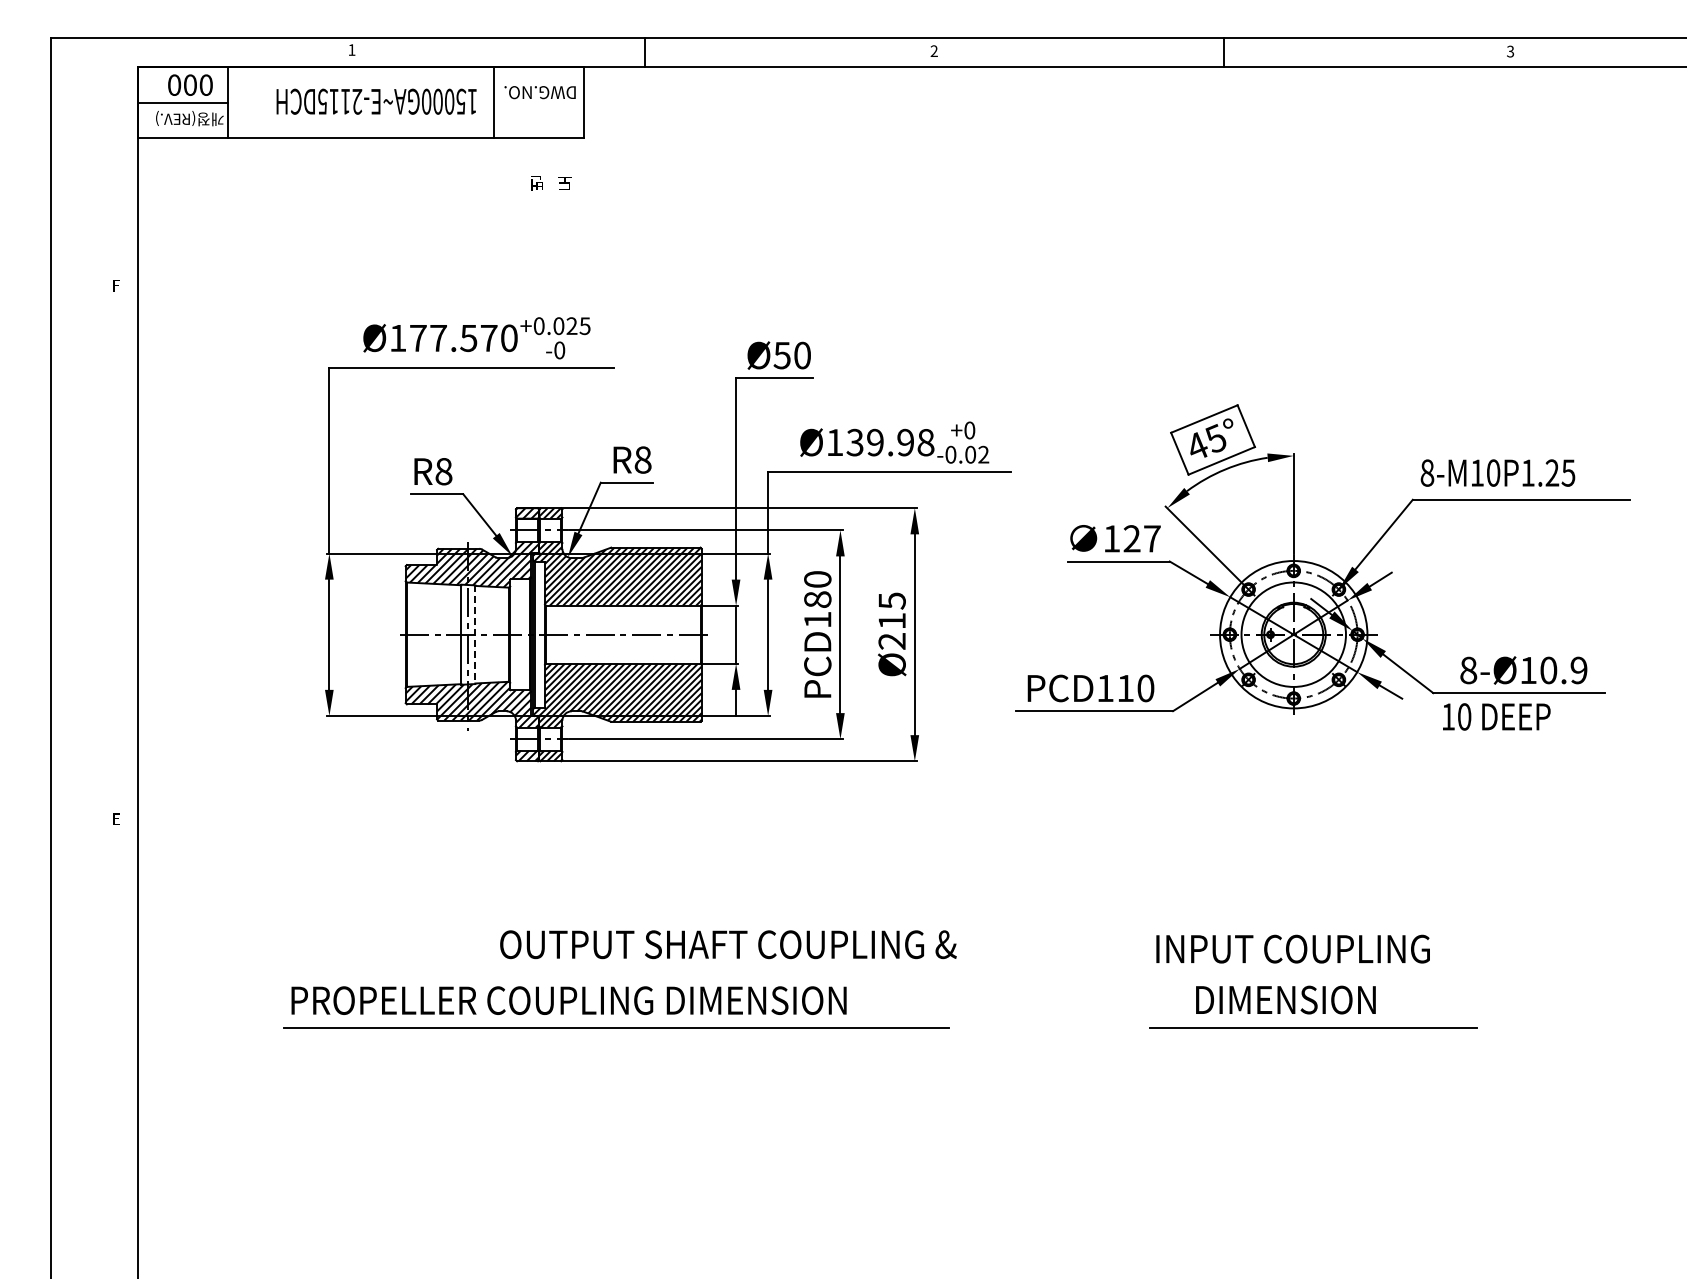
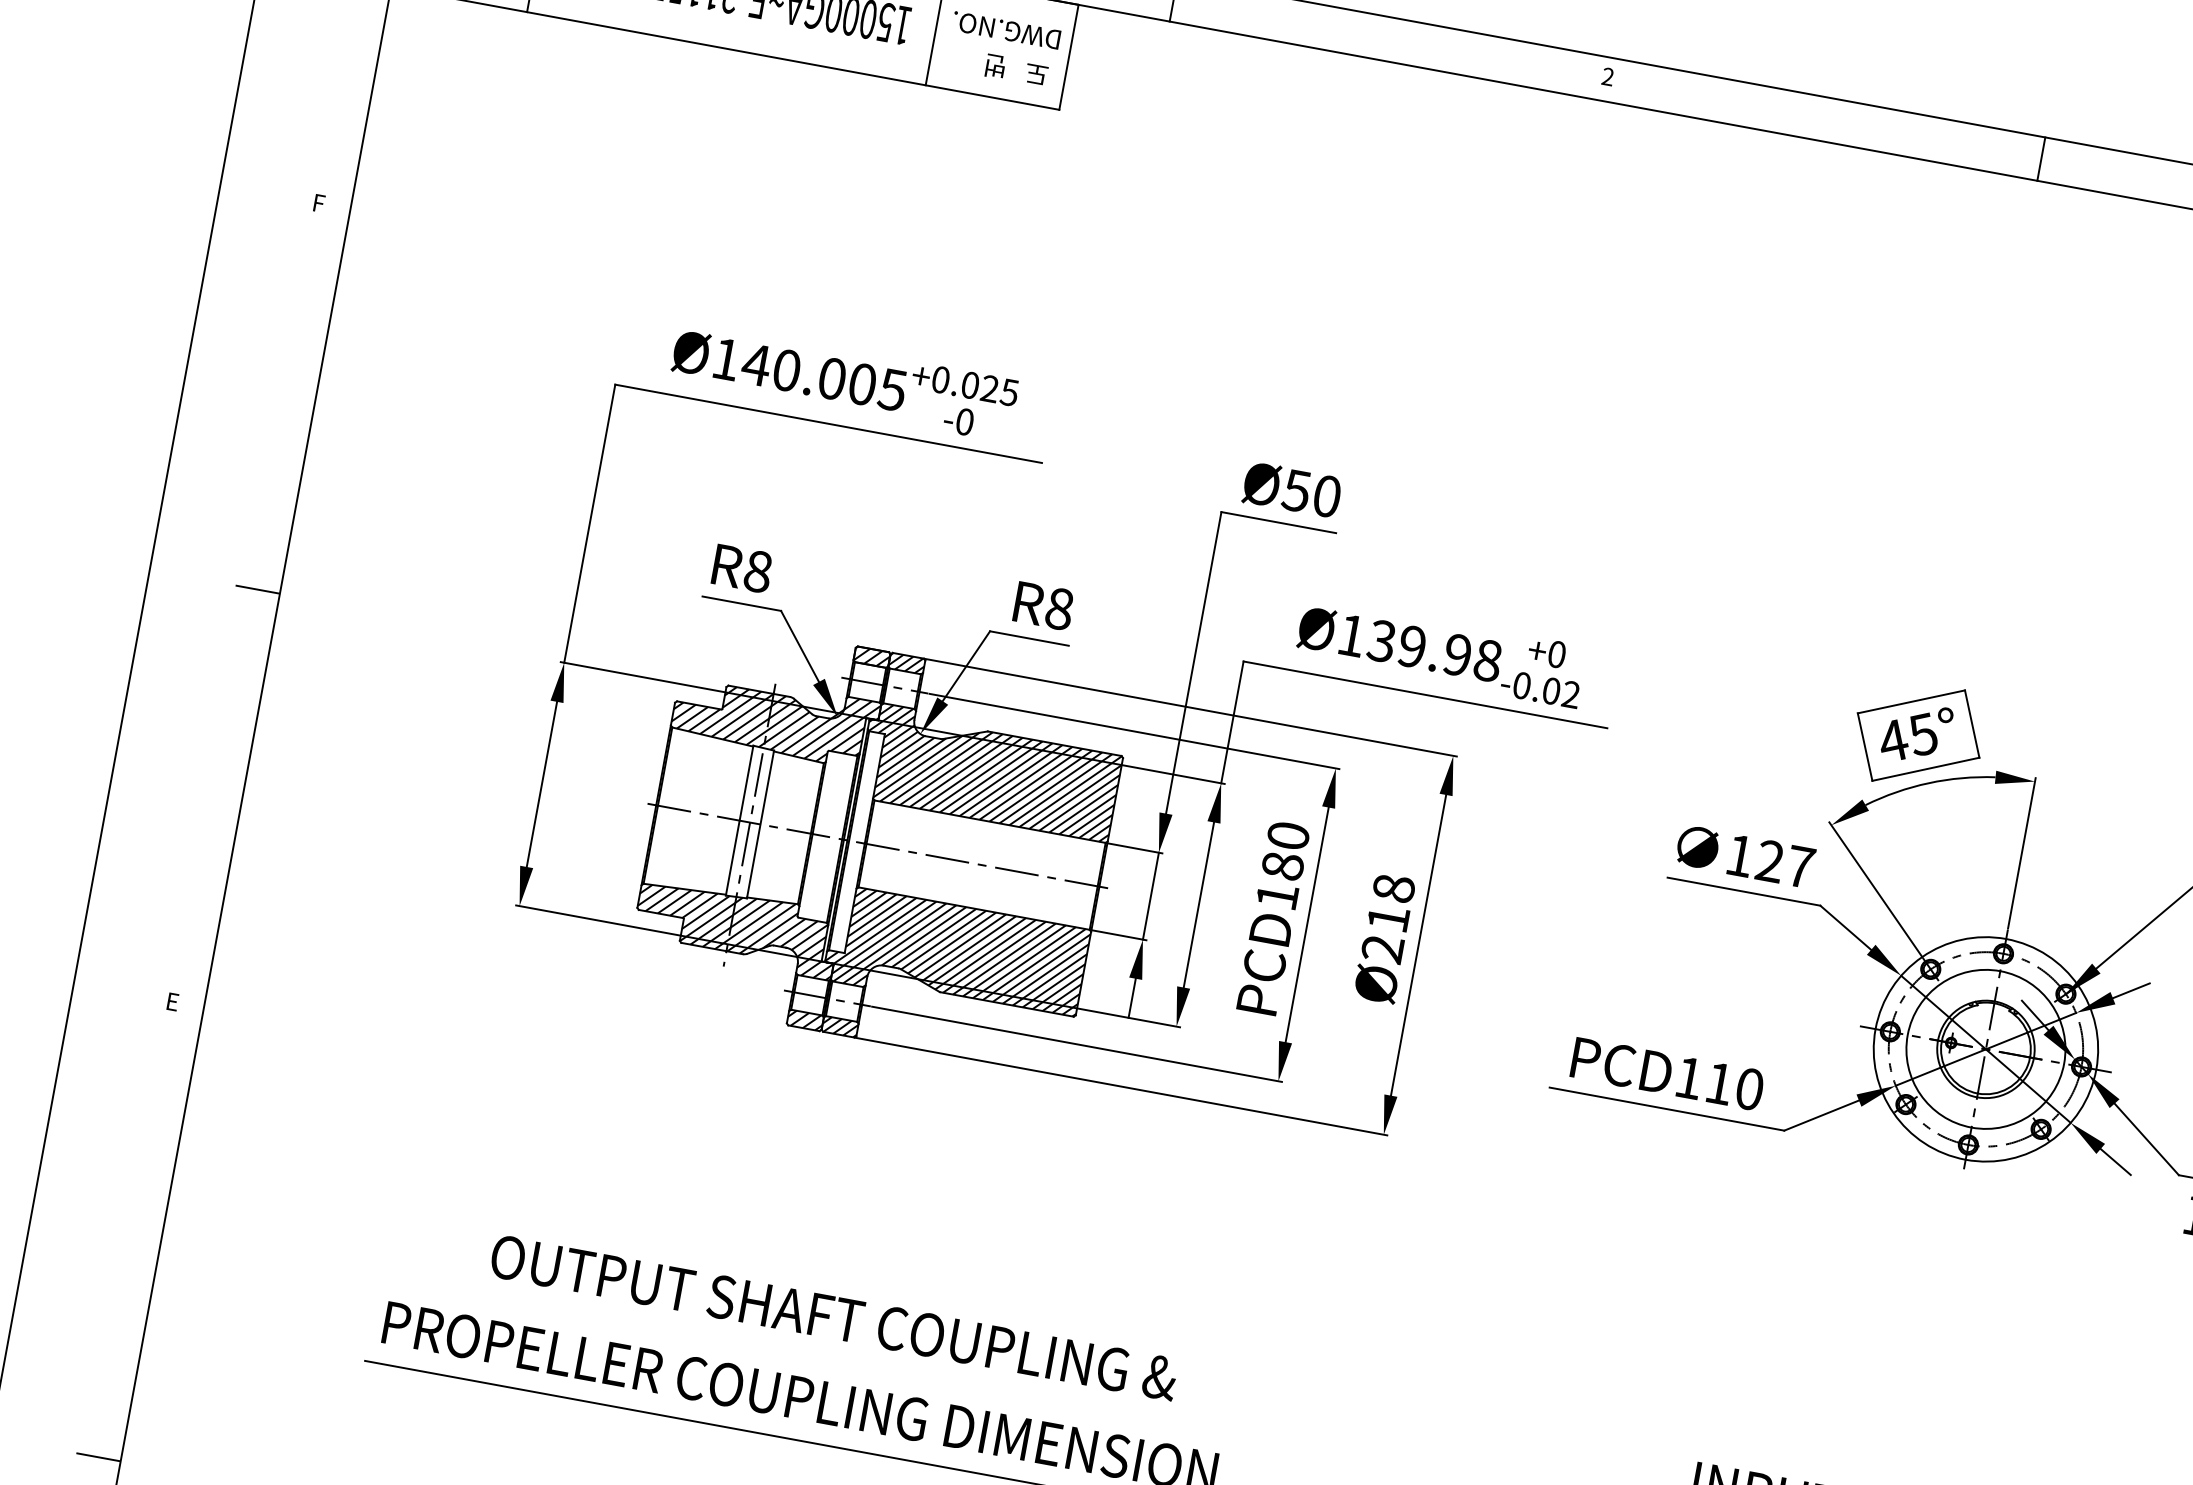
text: (551, 183) -> (1016, 70), moved
text: (463, 338) -> (824, 377), Ø177.570 -> Ø140.005
line: (122, 542) -> (257, 589), added
text: (891, 600) -> (1393, 887), Ø215 -> Ø218
line: (475, 635) -> (760, 825), dashed -> solid
text: (728, 944) -> (834, 1317), moved
line: (122, 1122) -> (98, 1457), added

